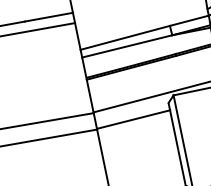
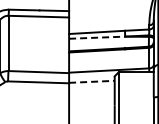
line: (127, 45) -> (97, 37), solid -> dashed
line: (132, 119) -> (91, 81), solid -> dashed

